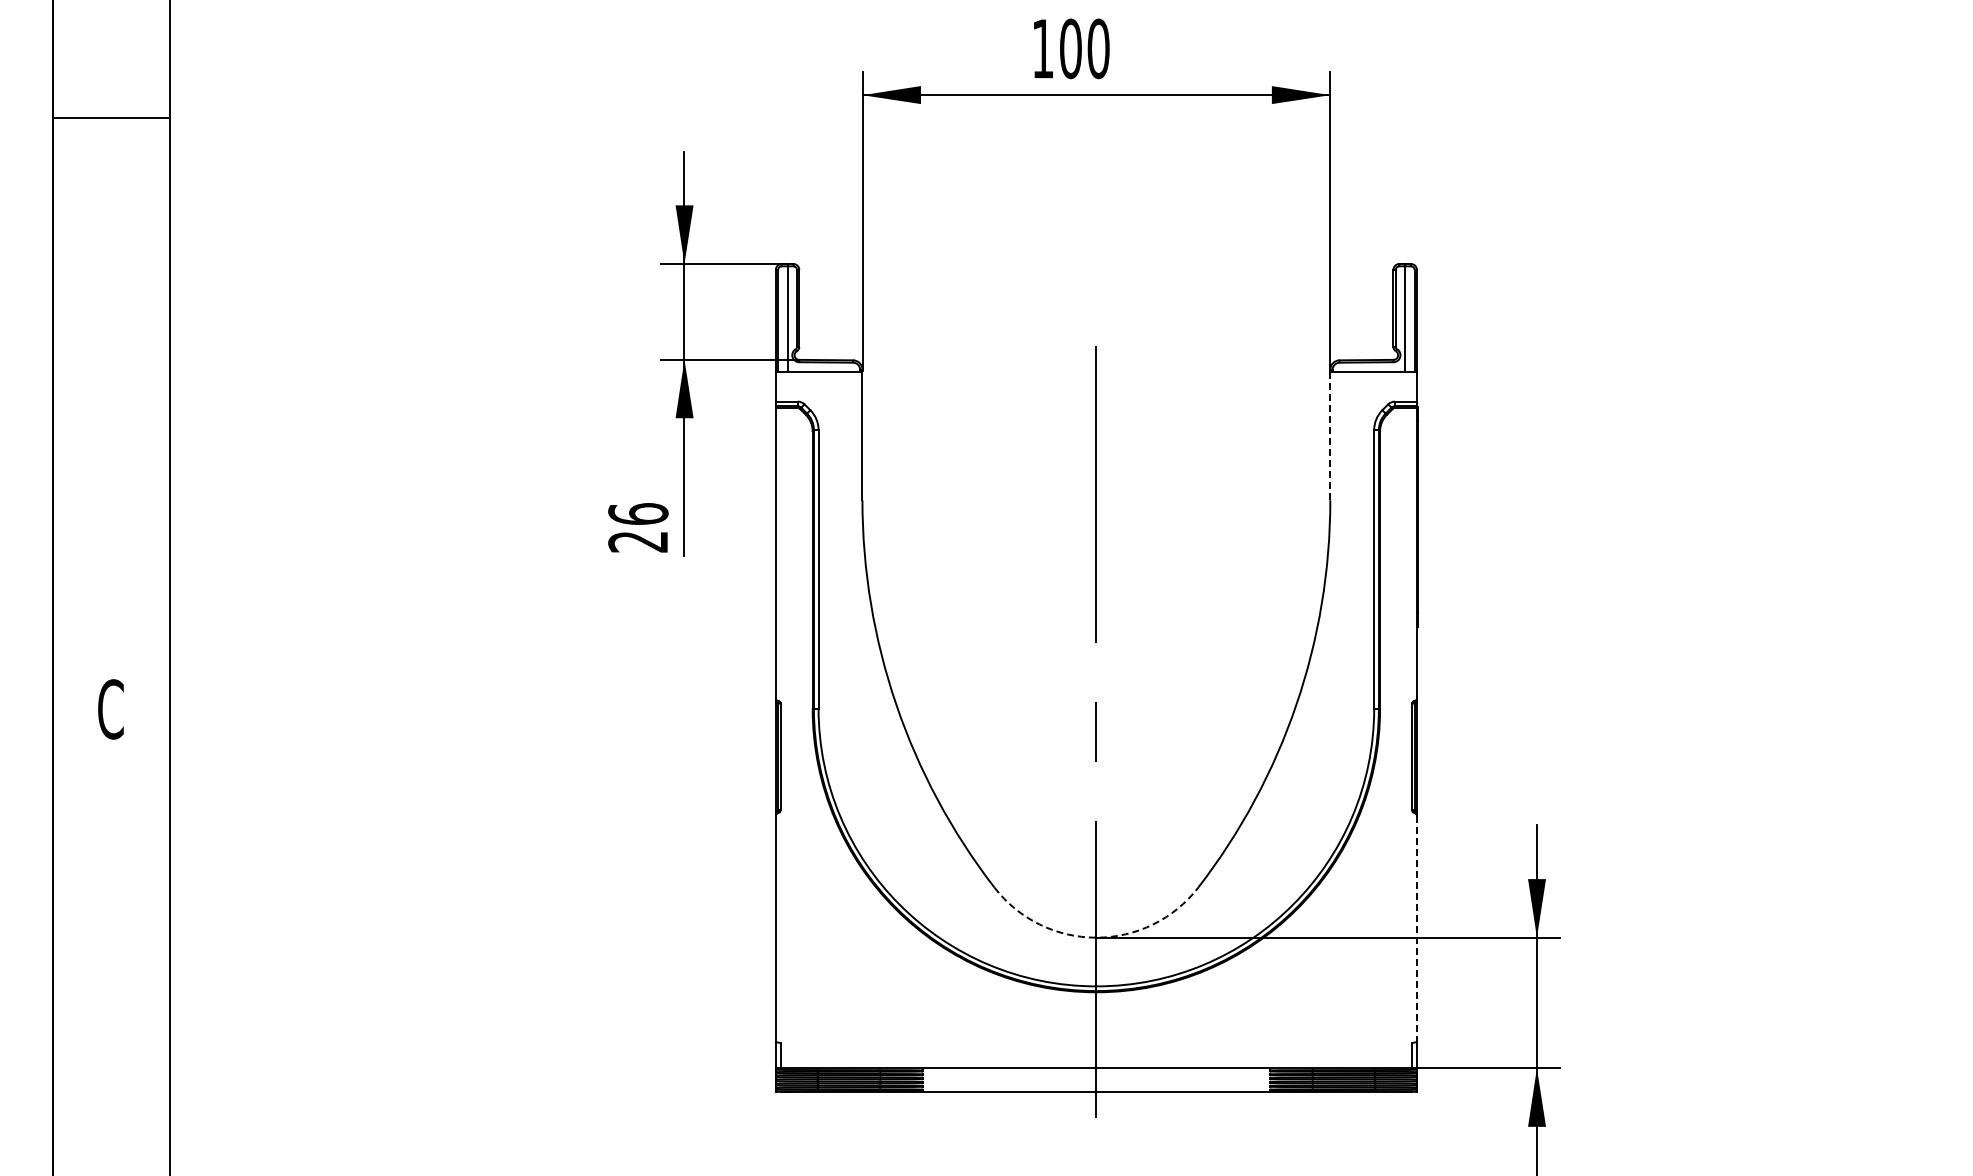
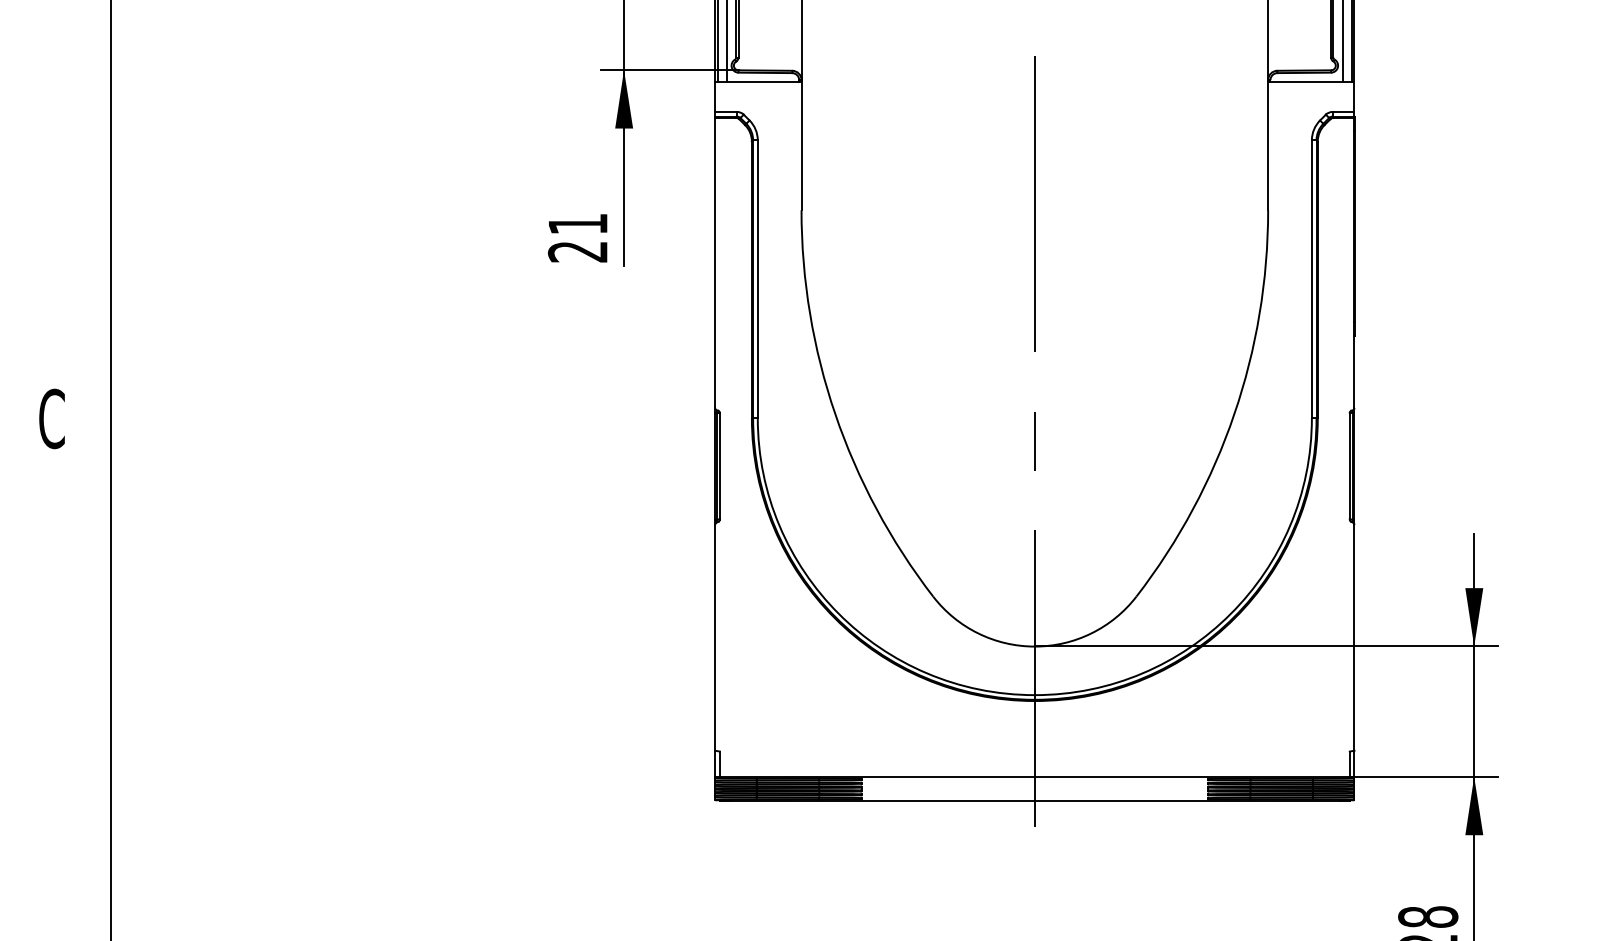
line: (1330, 436) -> (1268, 146), dashed -> solid
text: (638, 513) -> (578, 223), 26 -> 21
line: (1416, 929) -> (1354, 638), dashed -> solid
arc: (1096, 937) -> (1034, 646), dashed -> solid

